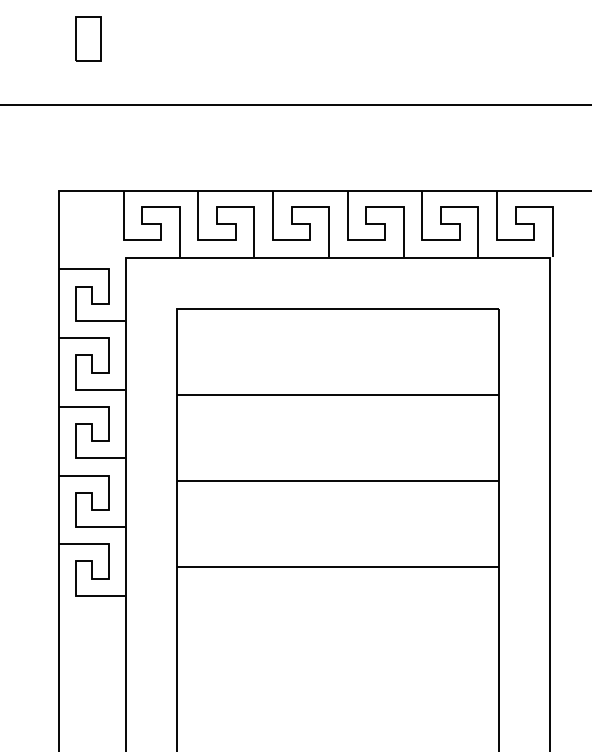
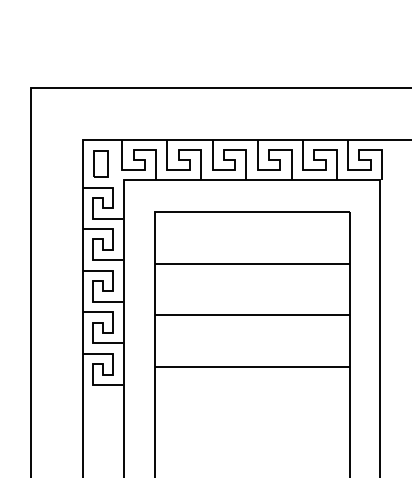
part: (87, 38) -> (100, 163), moved

